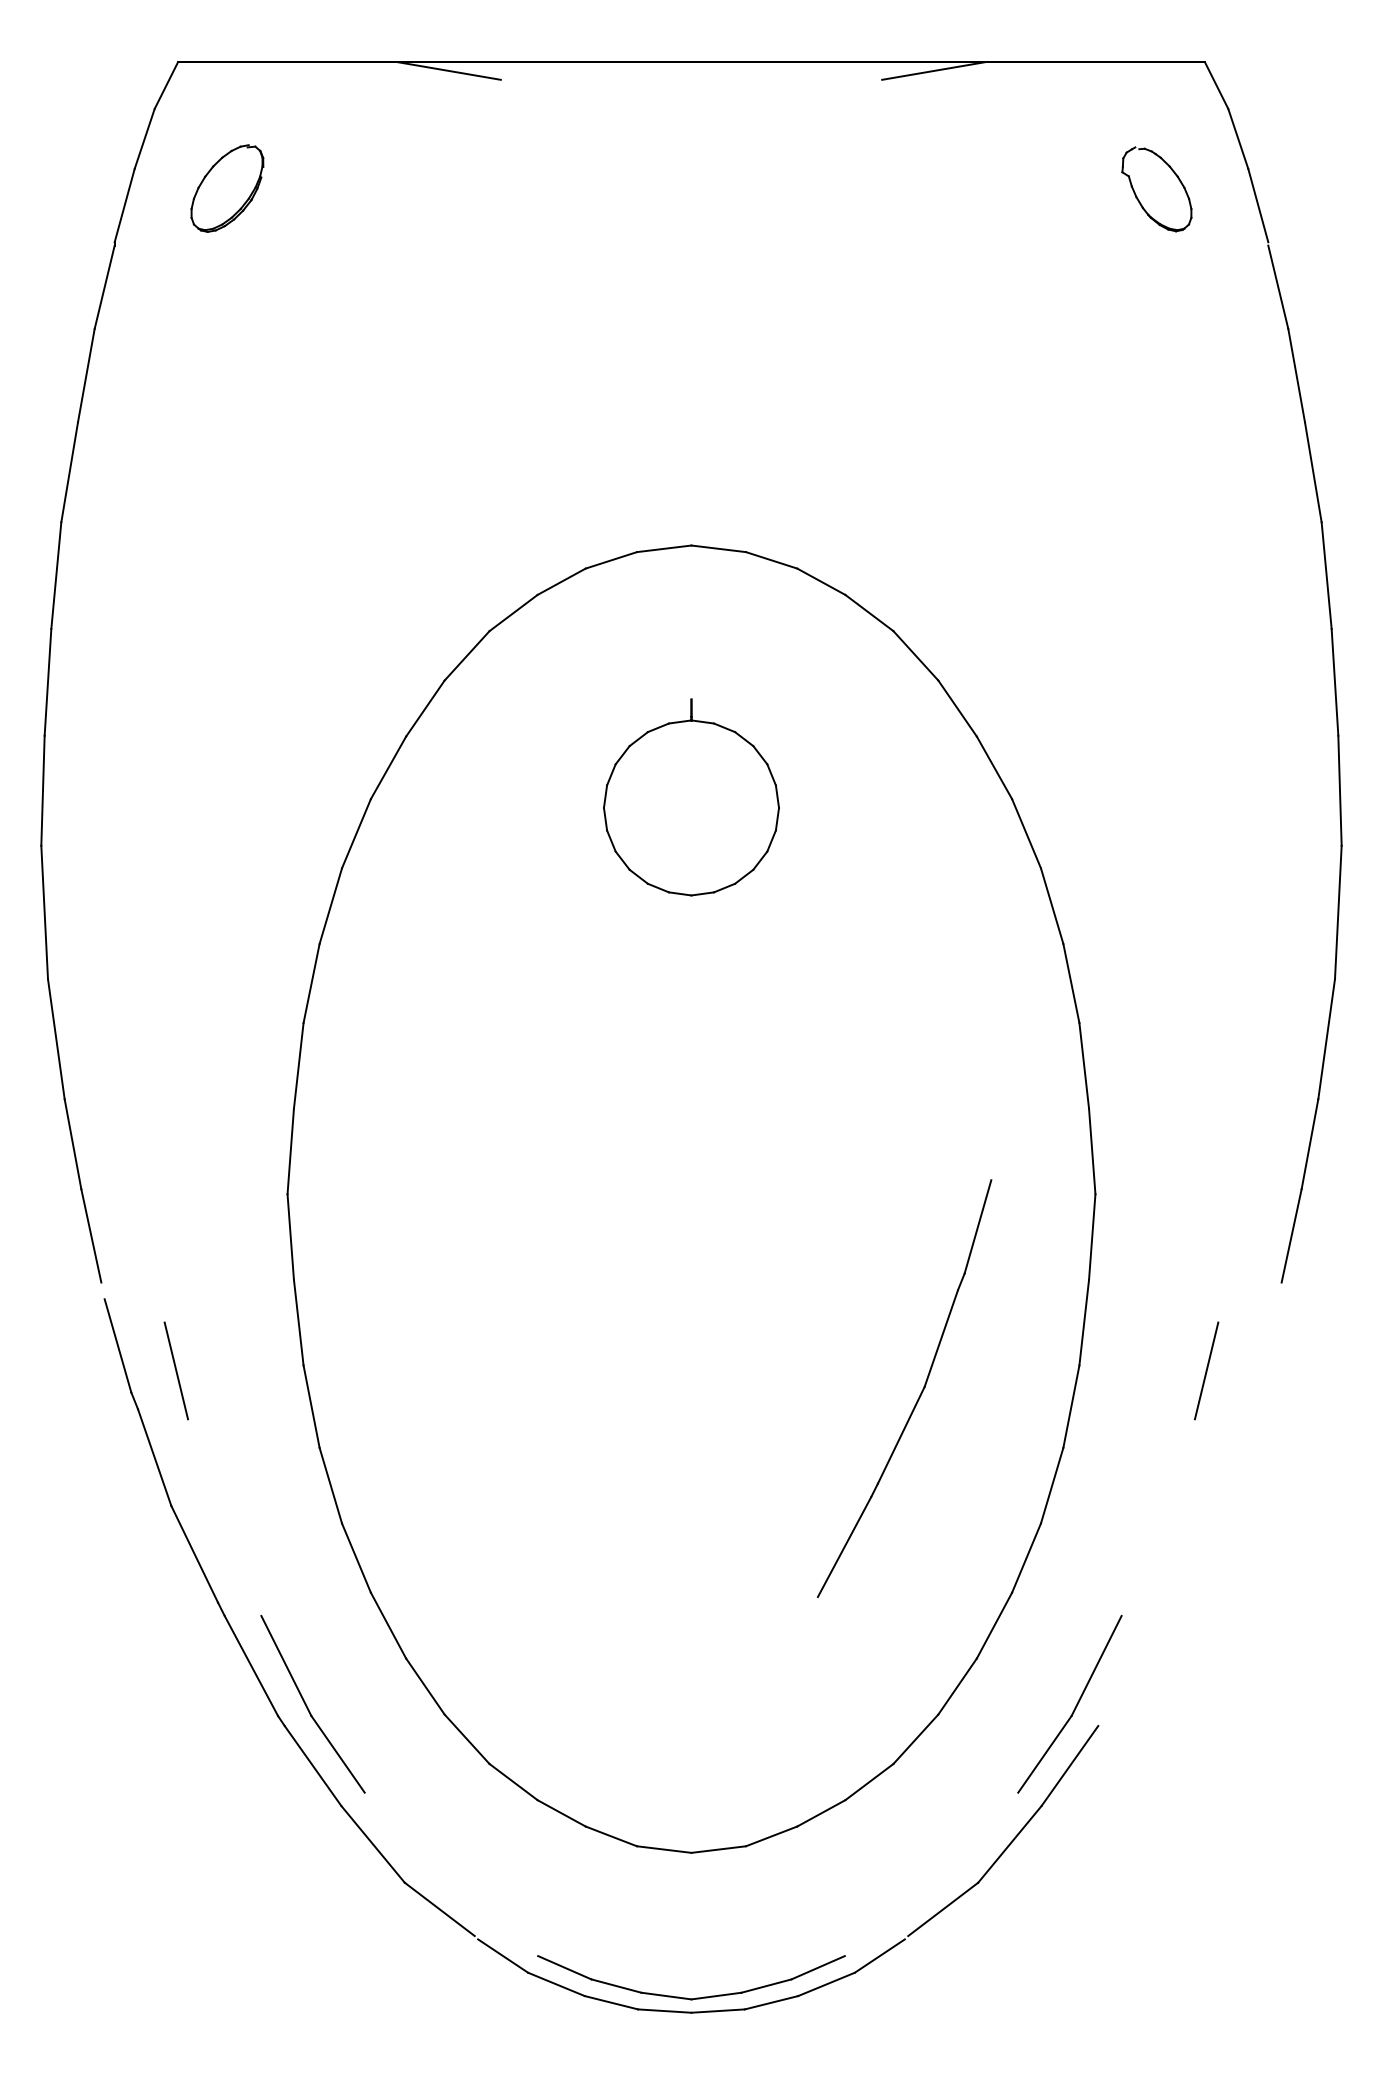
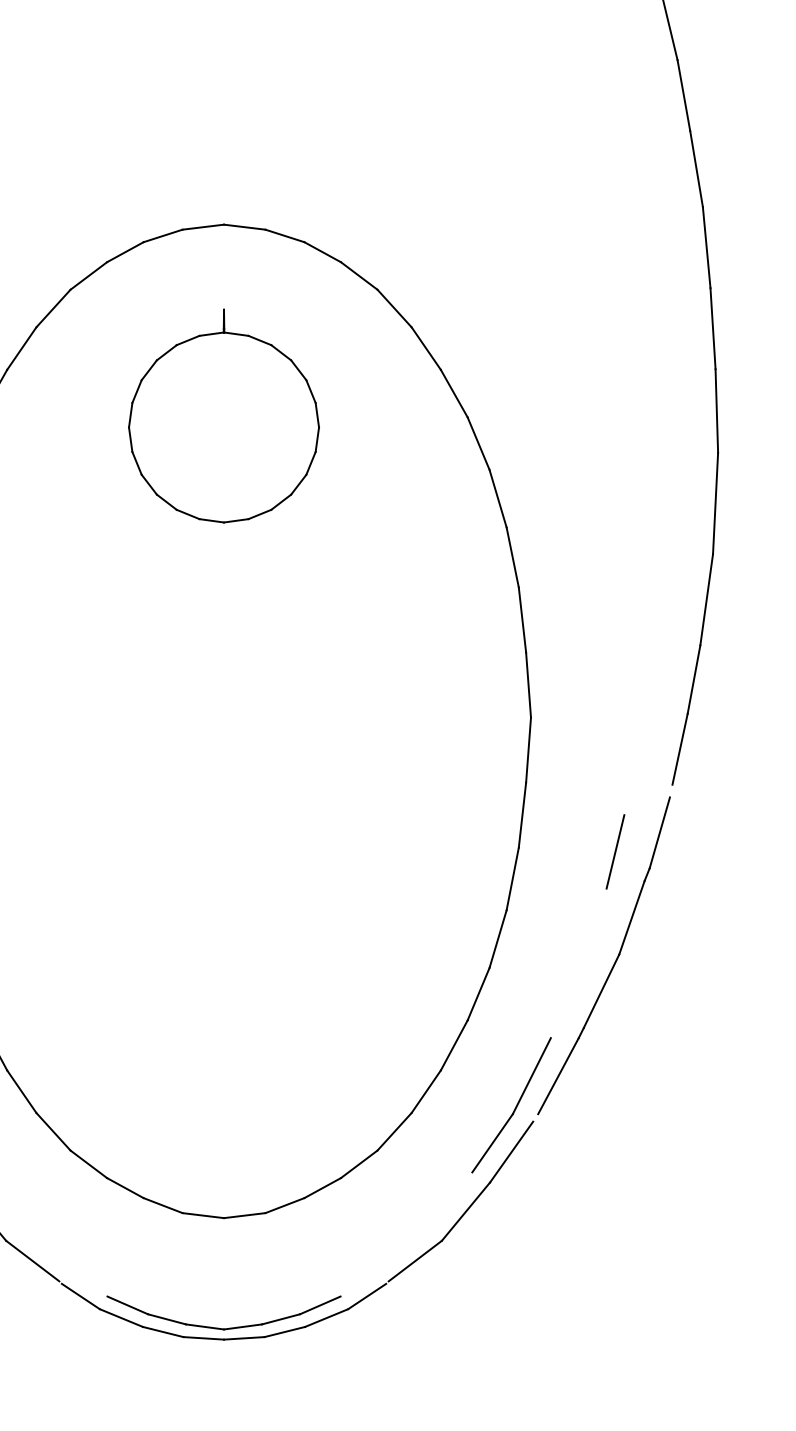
part: (691, 797) -> (224, 416), size x1.43
part: (920, 1392) -> (616, 958), moved

